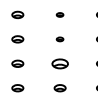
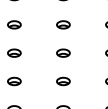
part: (59, 14) -> (62, 24), size x1.67
part: (59, 39) -> (62, 53), size x1.67
part: (59, 63) -> (62, 81), size x0.71

